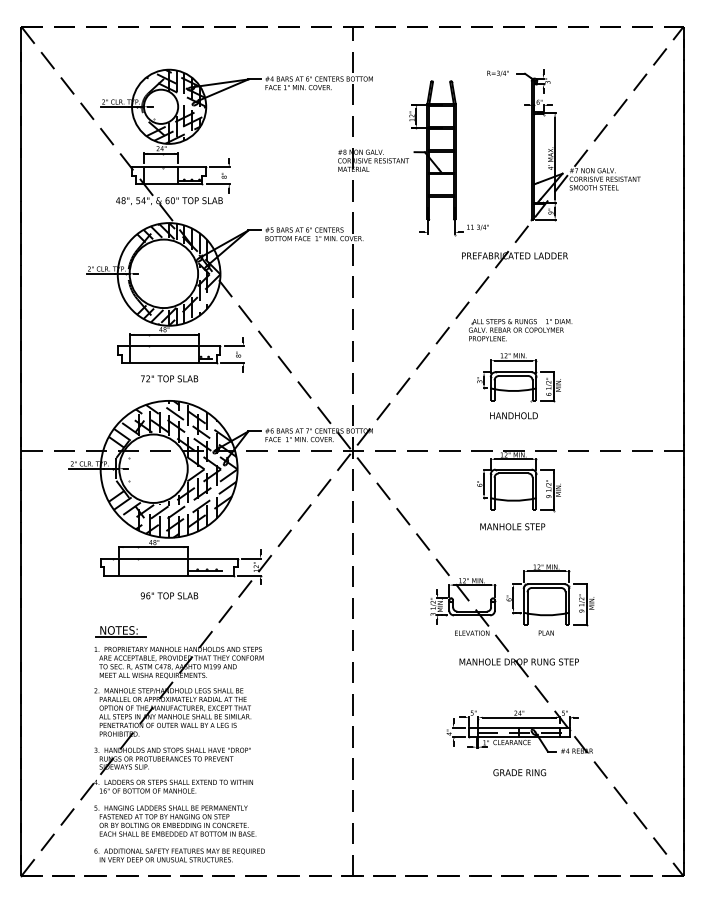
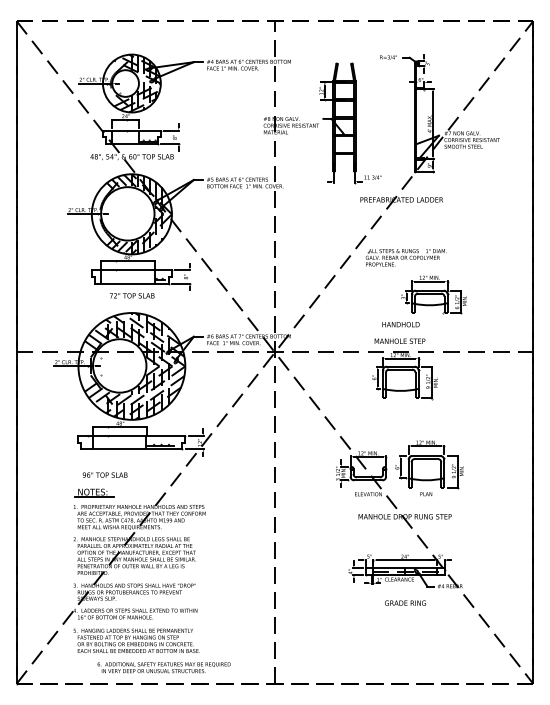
part: (518, 377) -> (433, 294), moved
text: (512, 525) -> (399, 340), moved
text: (168, 595) -> (104, 474), moved
text: (178, 855) -> (163, 667), moved

